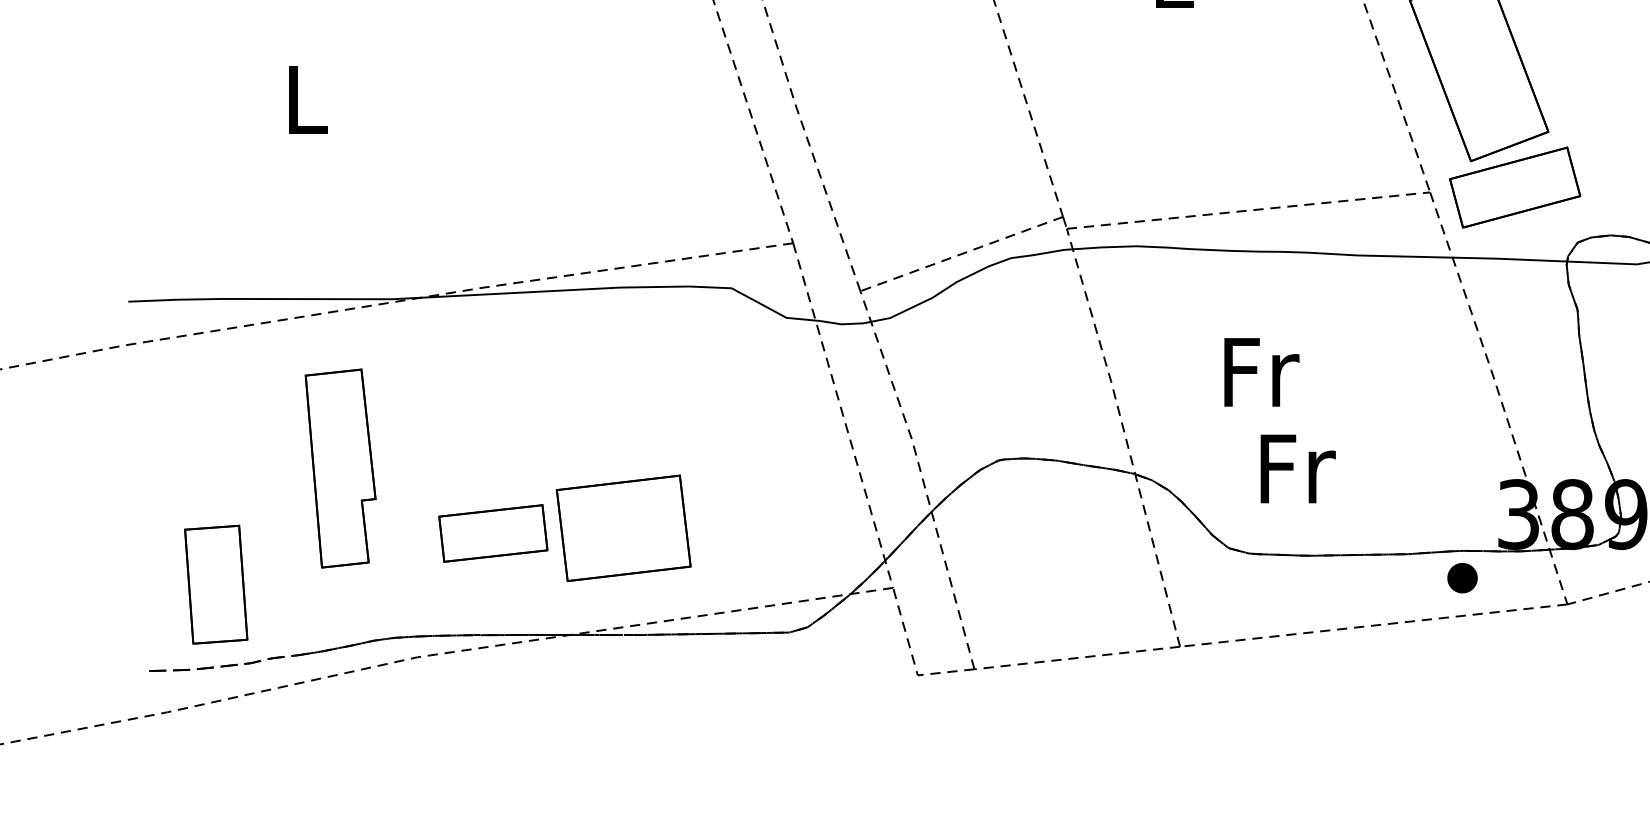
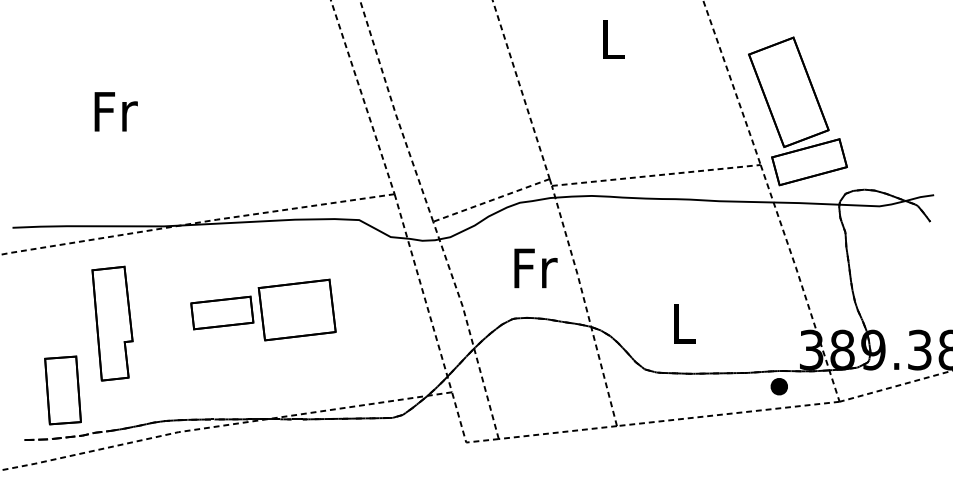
text: (307, 99) -> (115, 111), L -> Fr
text: (1261, 372) -> (535, 268), moved
part: (340, 468) -> (112, 323), moved
text: (1297, 468) -> (684, 323), Fr -> L
part: (565, 527) -> (263, 309), moved

